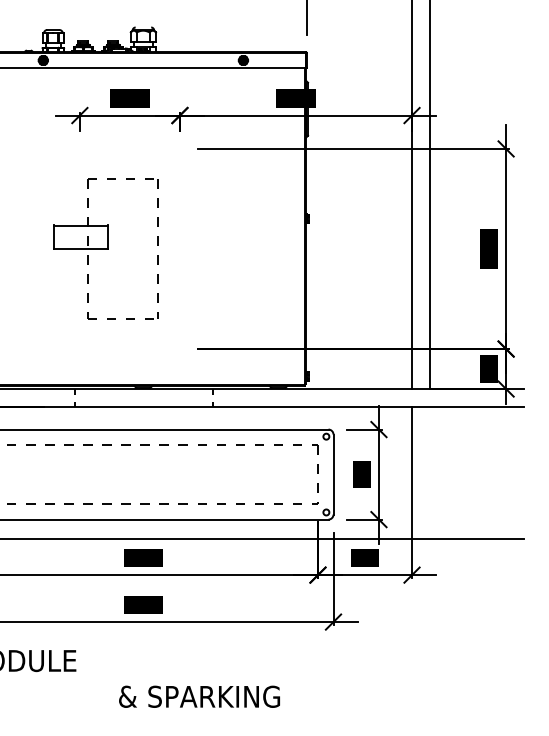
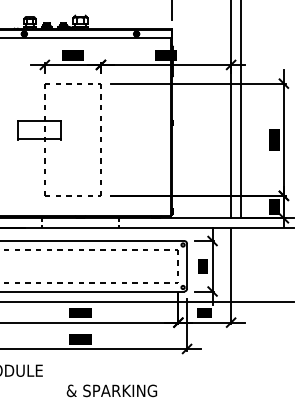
part: (105, 248) -> (59, 139), size x1.43

